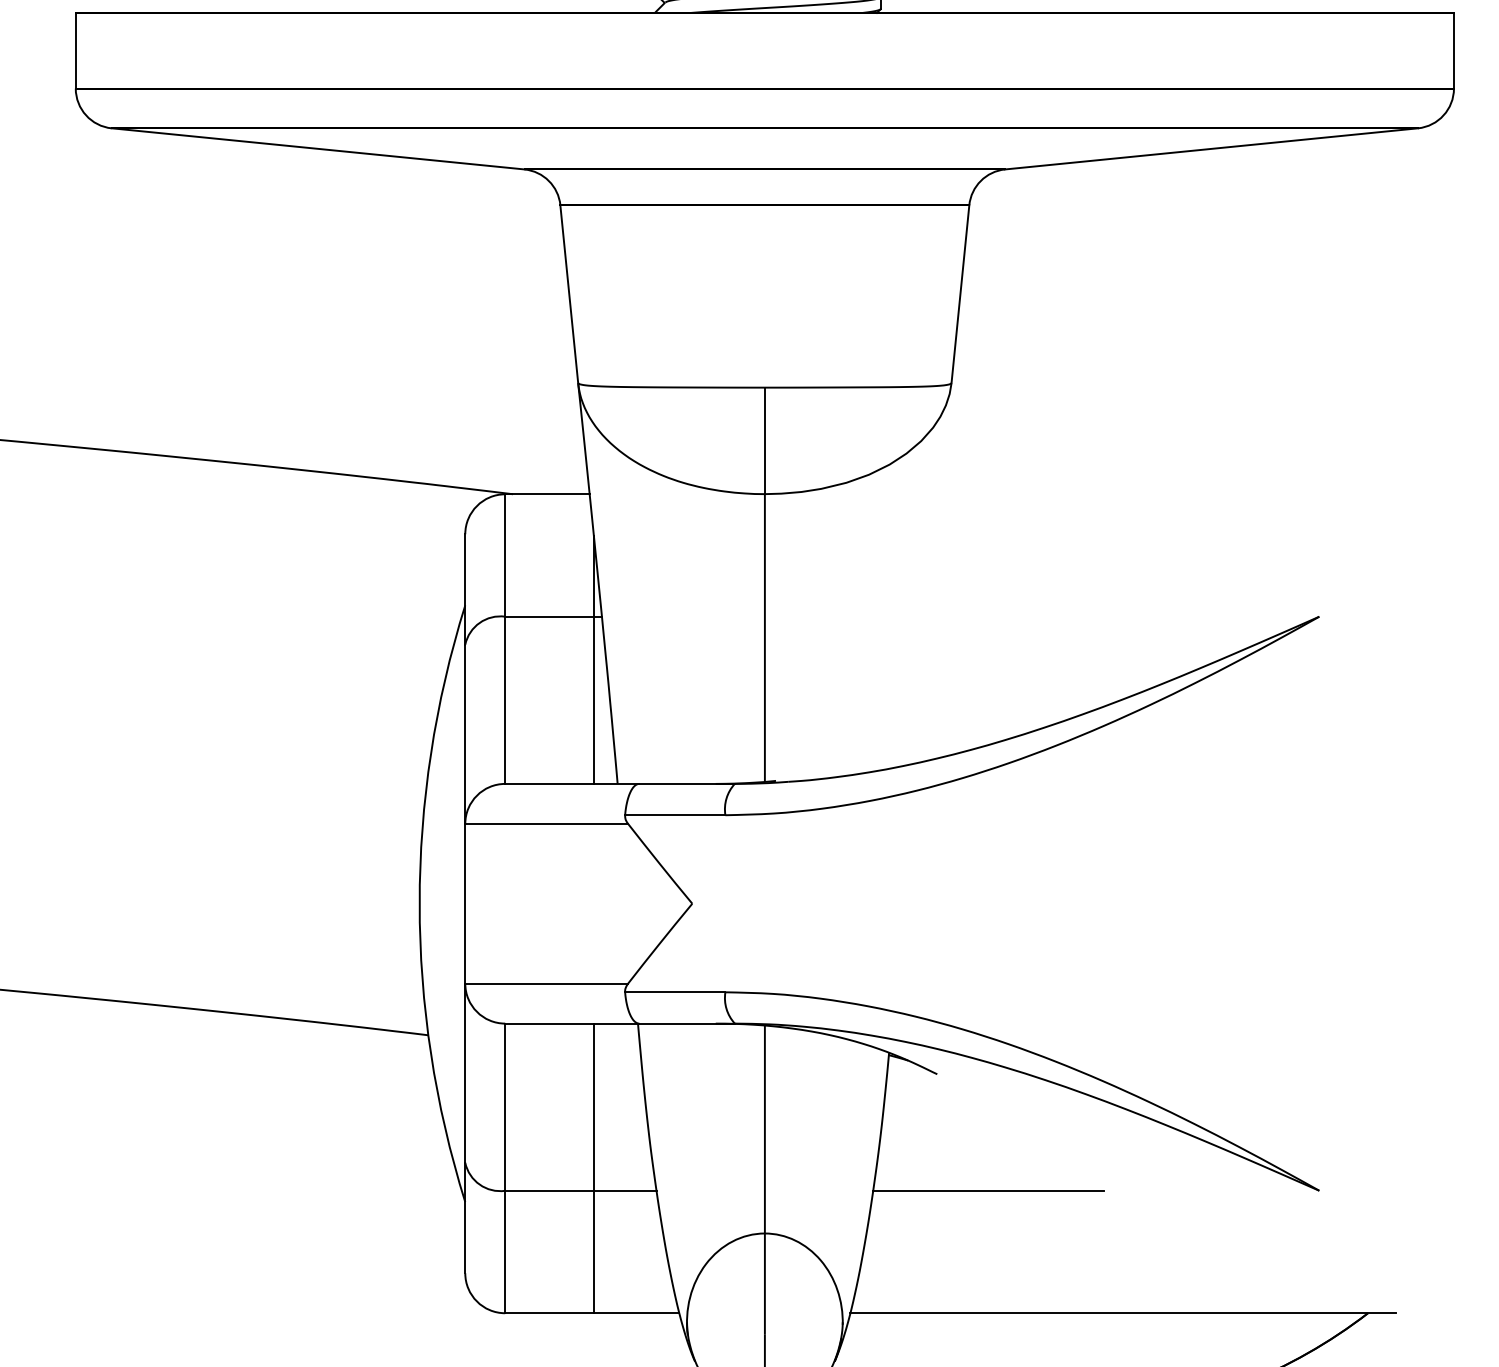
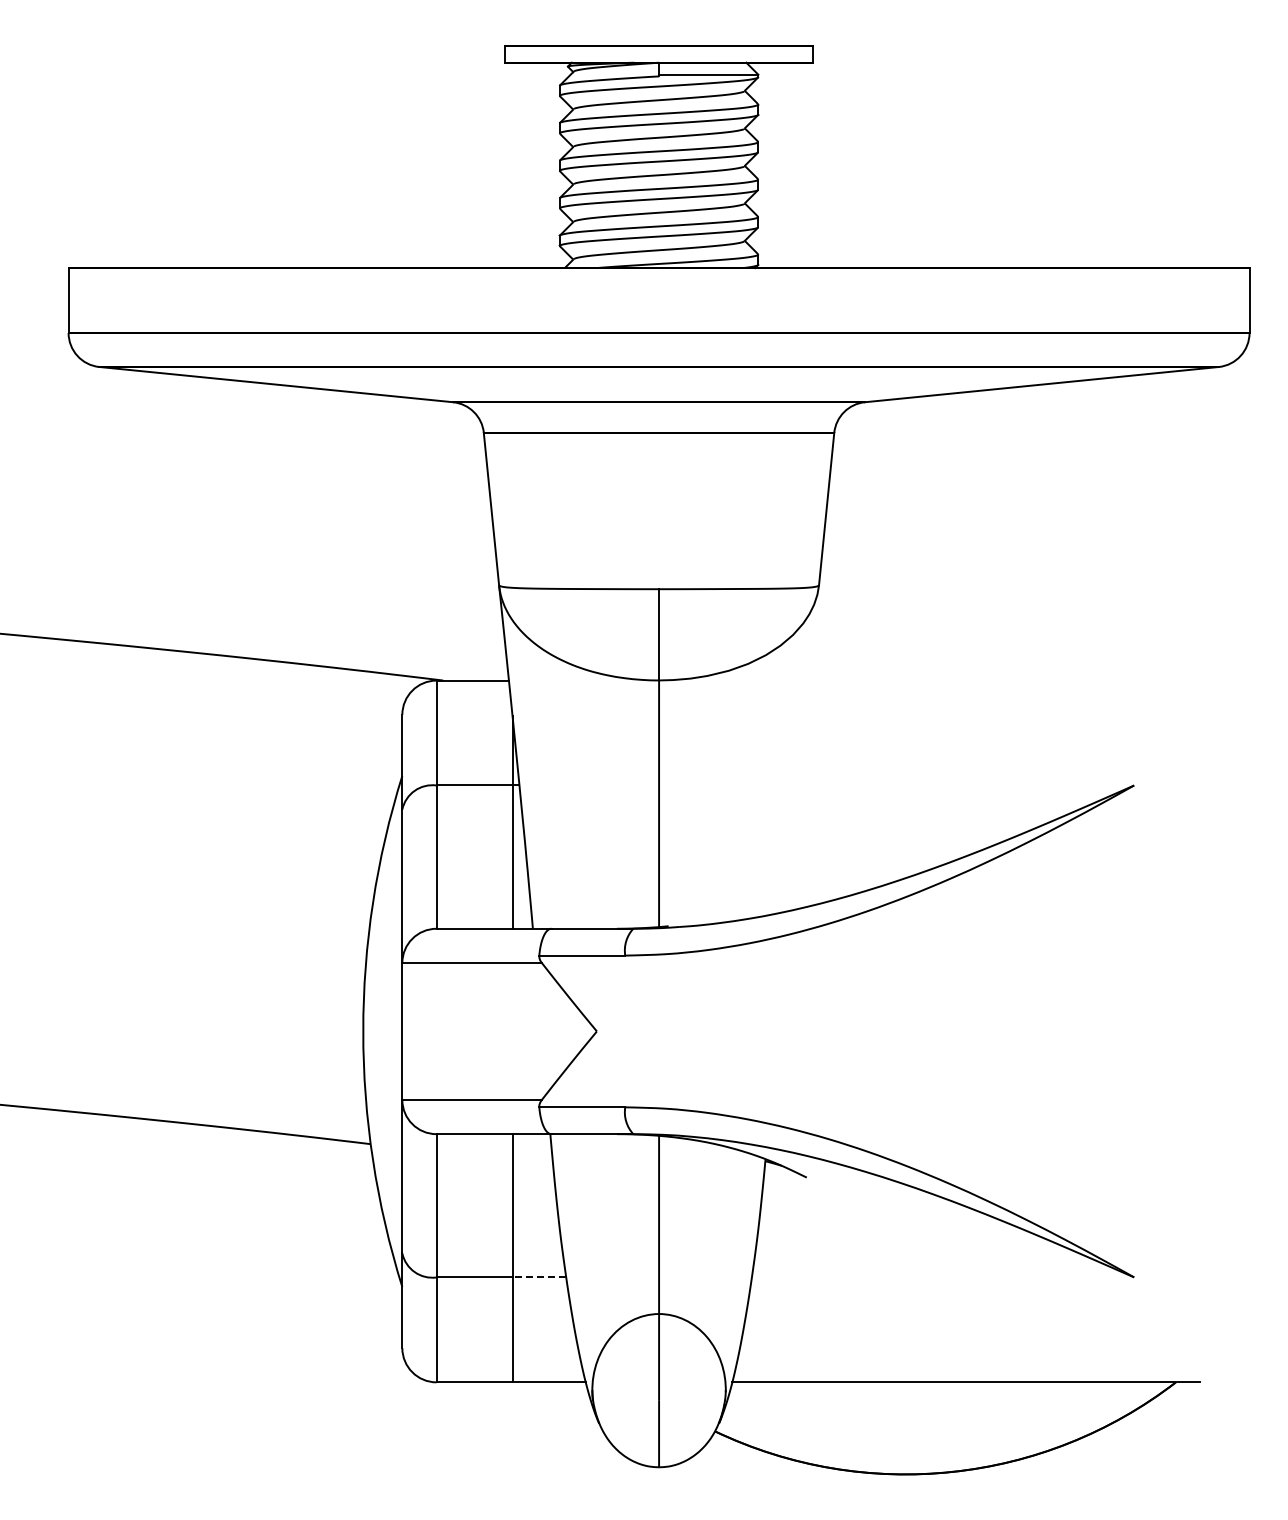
line: (625, 1190) -> (539, 1277), solid -> dashed
line: (988, 1190) -> (850, 1277), removed

